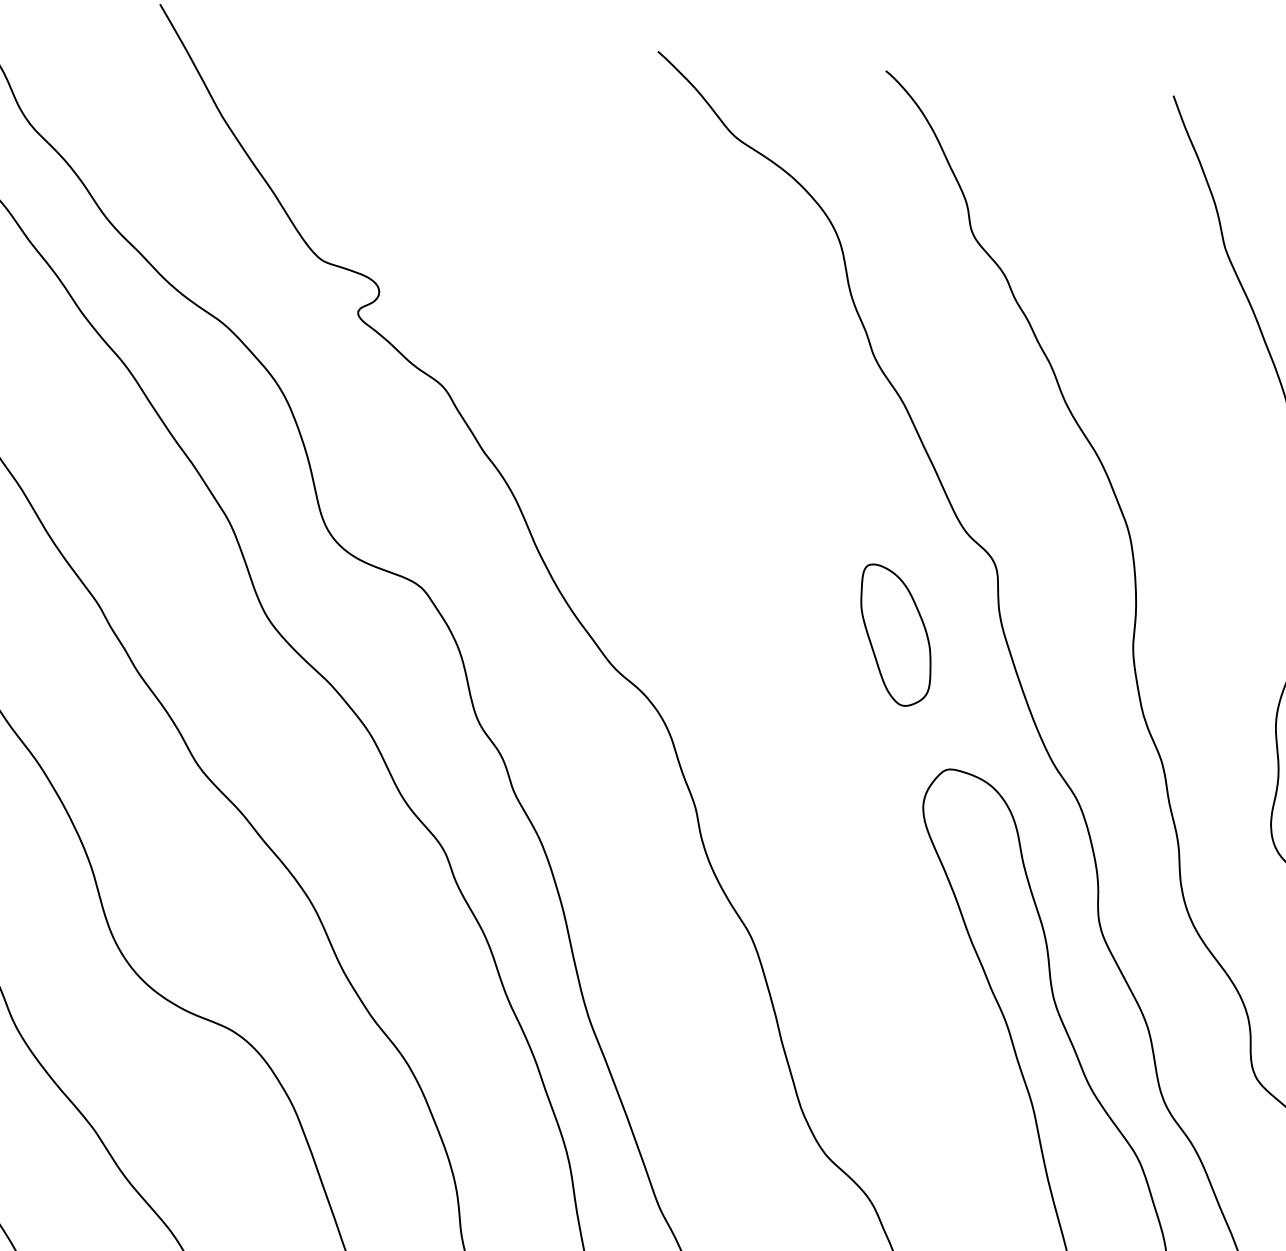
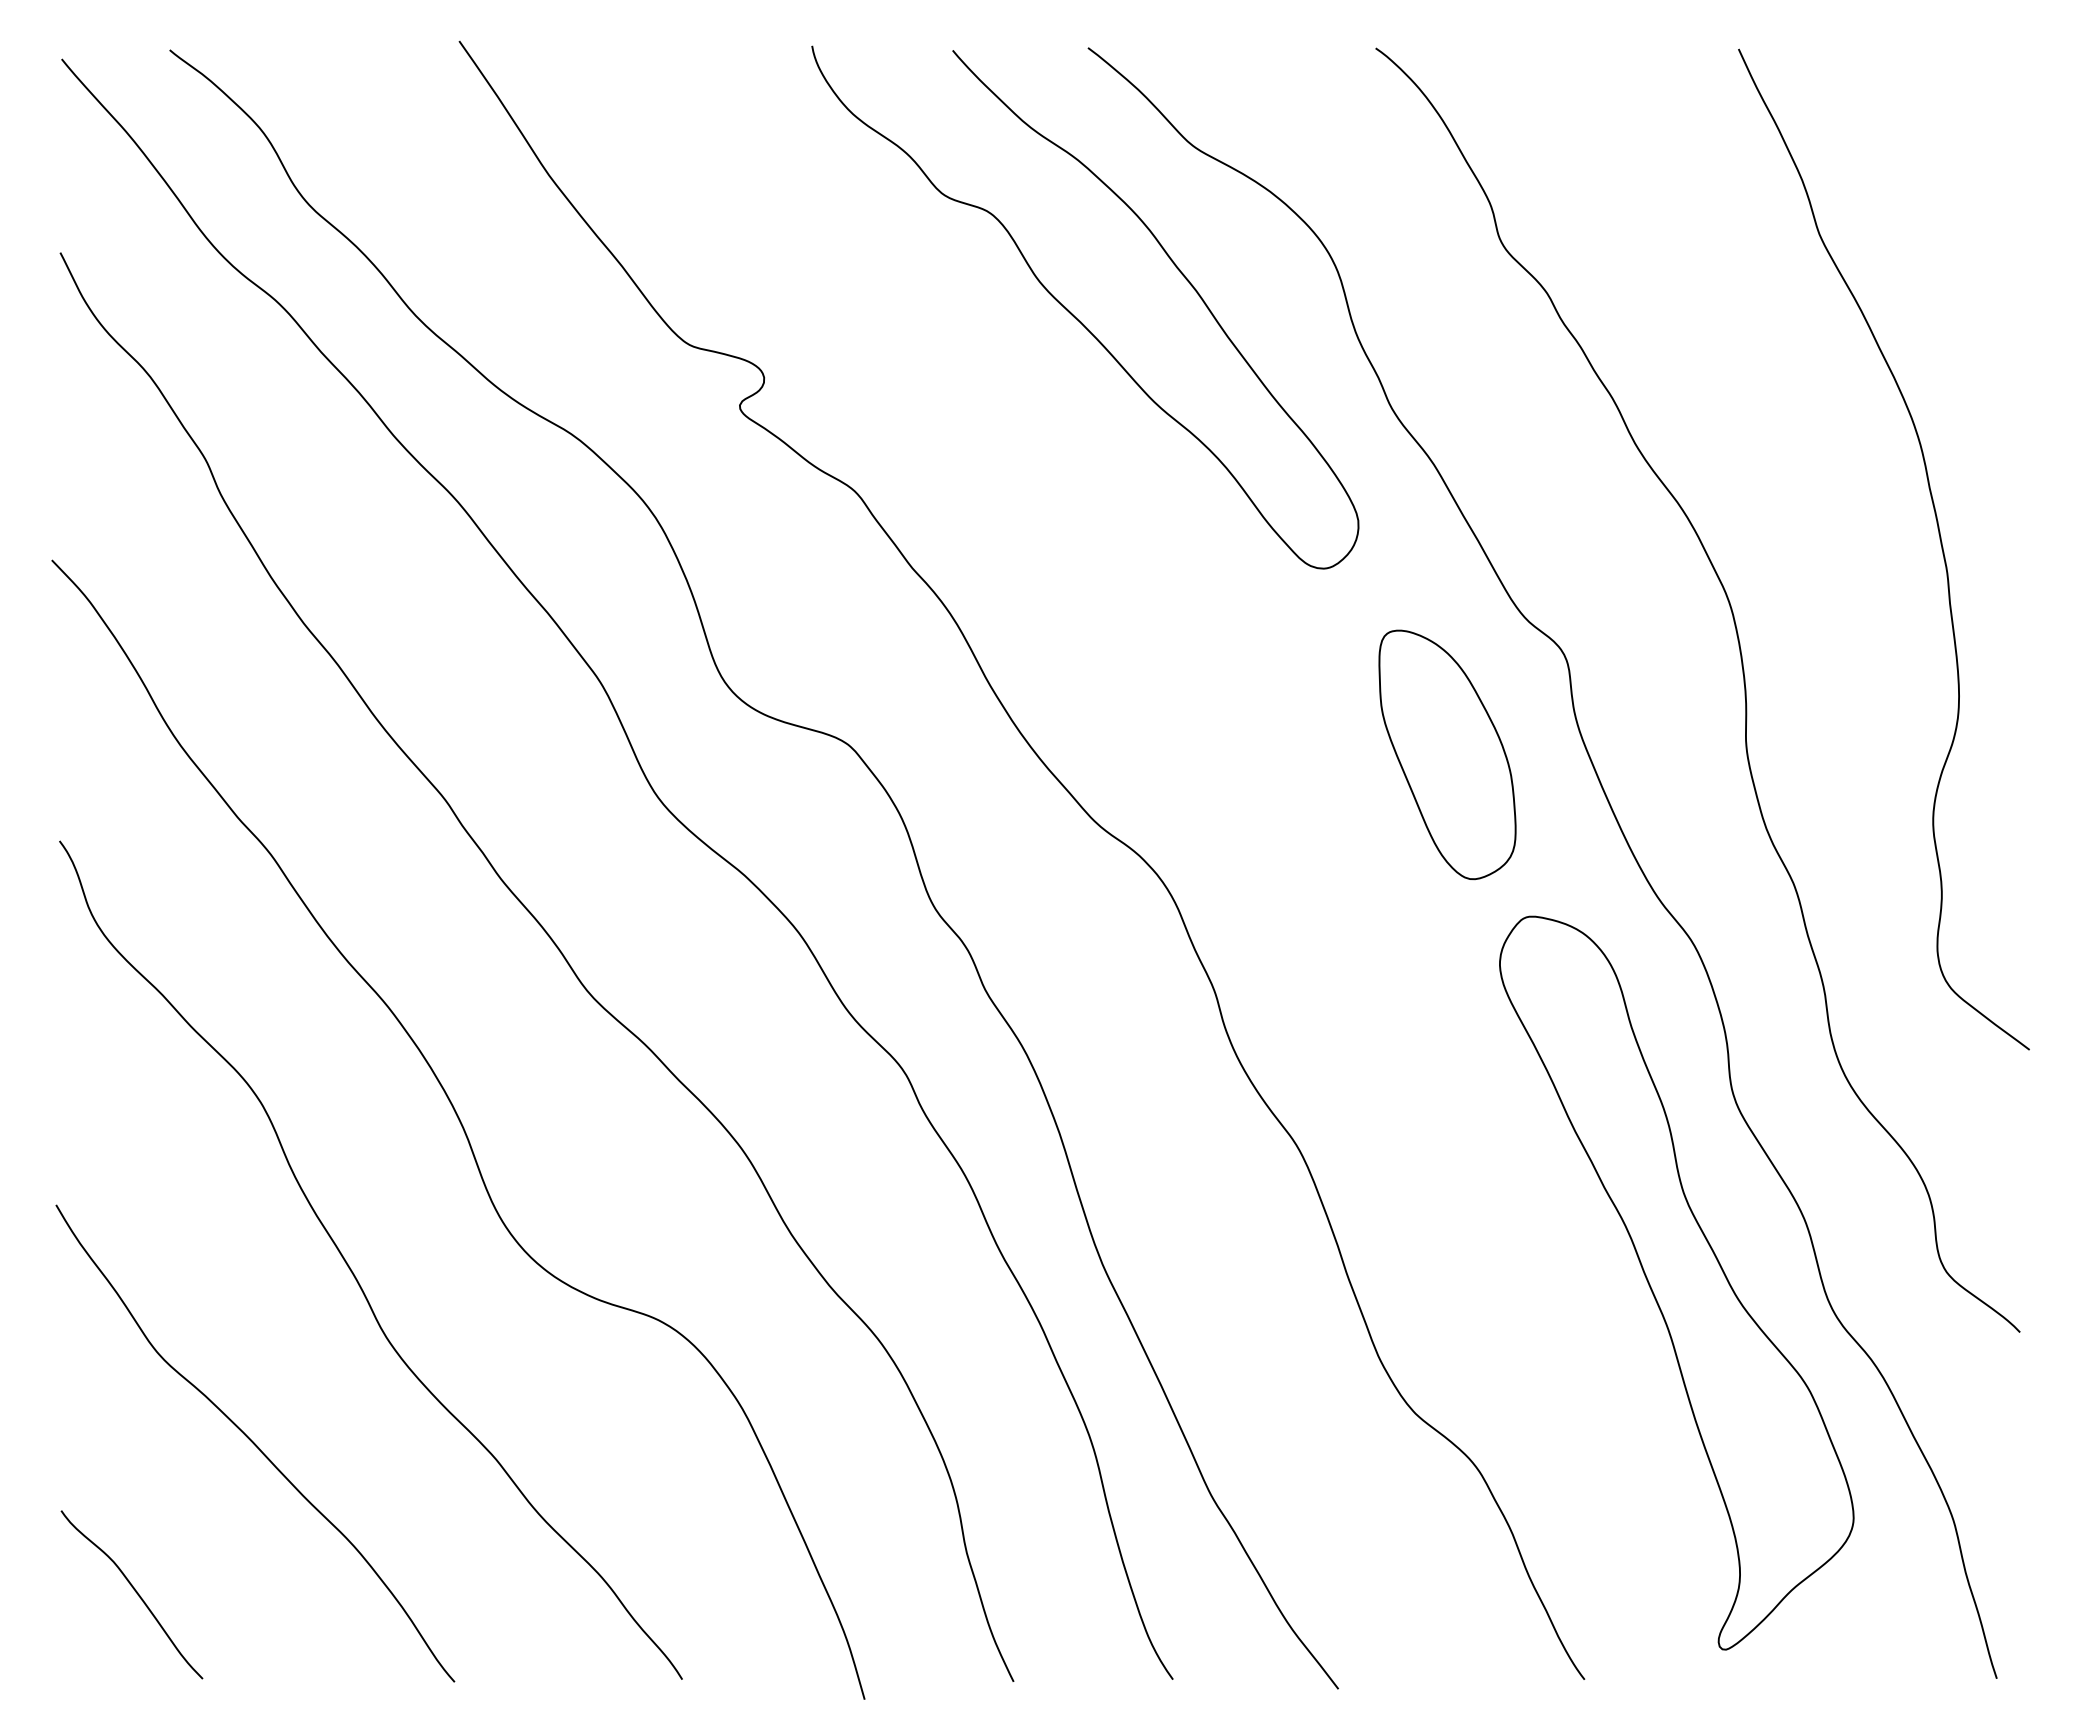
curve: (630, 263) -> (1075, 316), added
part: (895, 635) -> (1447, 754), size x1.43

